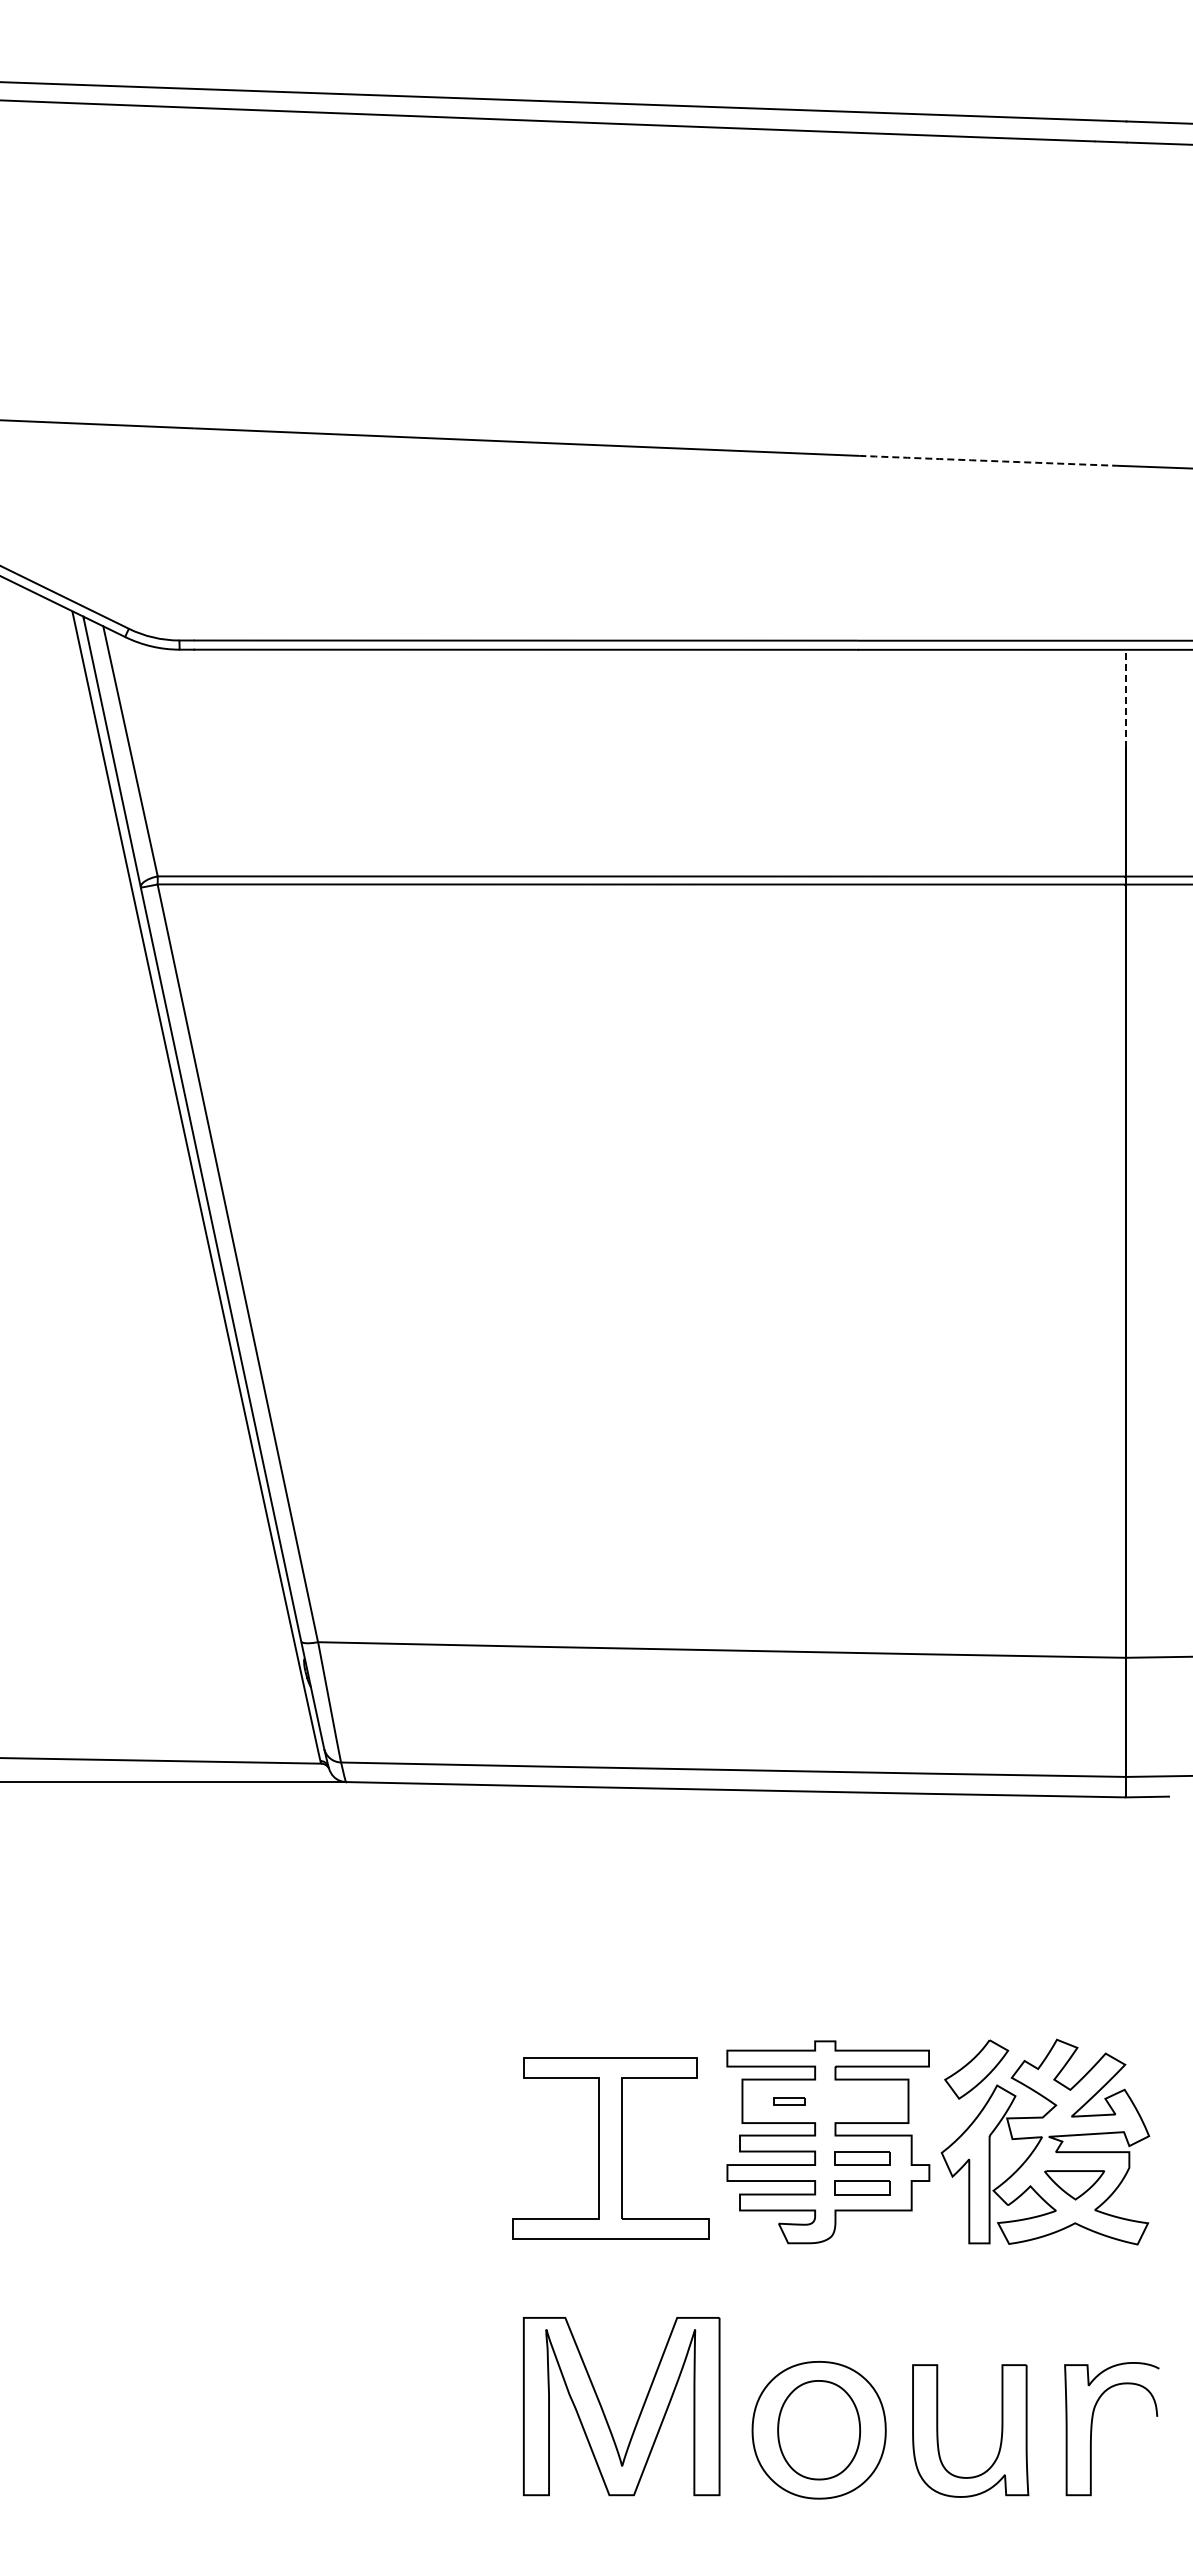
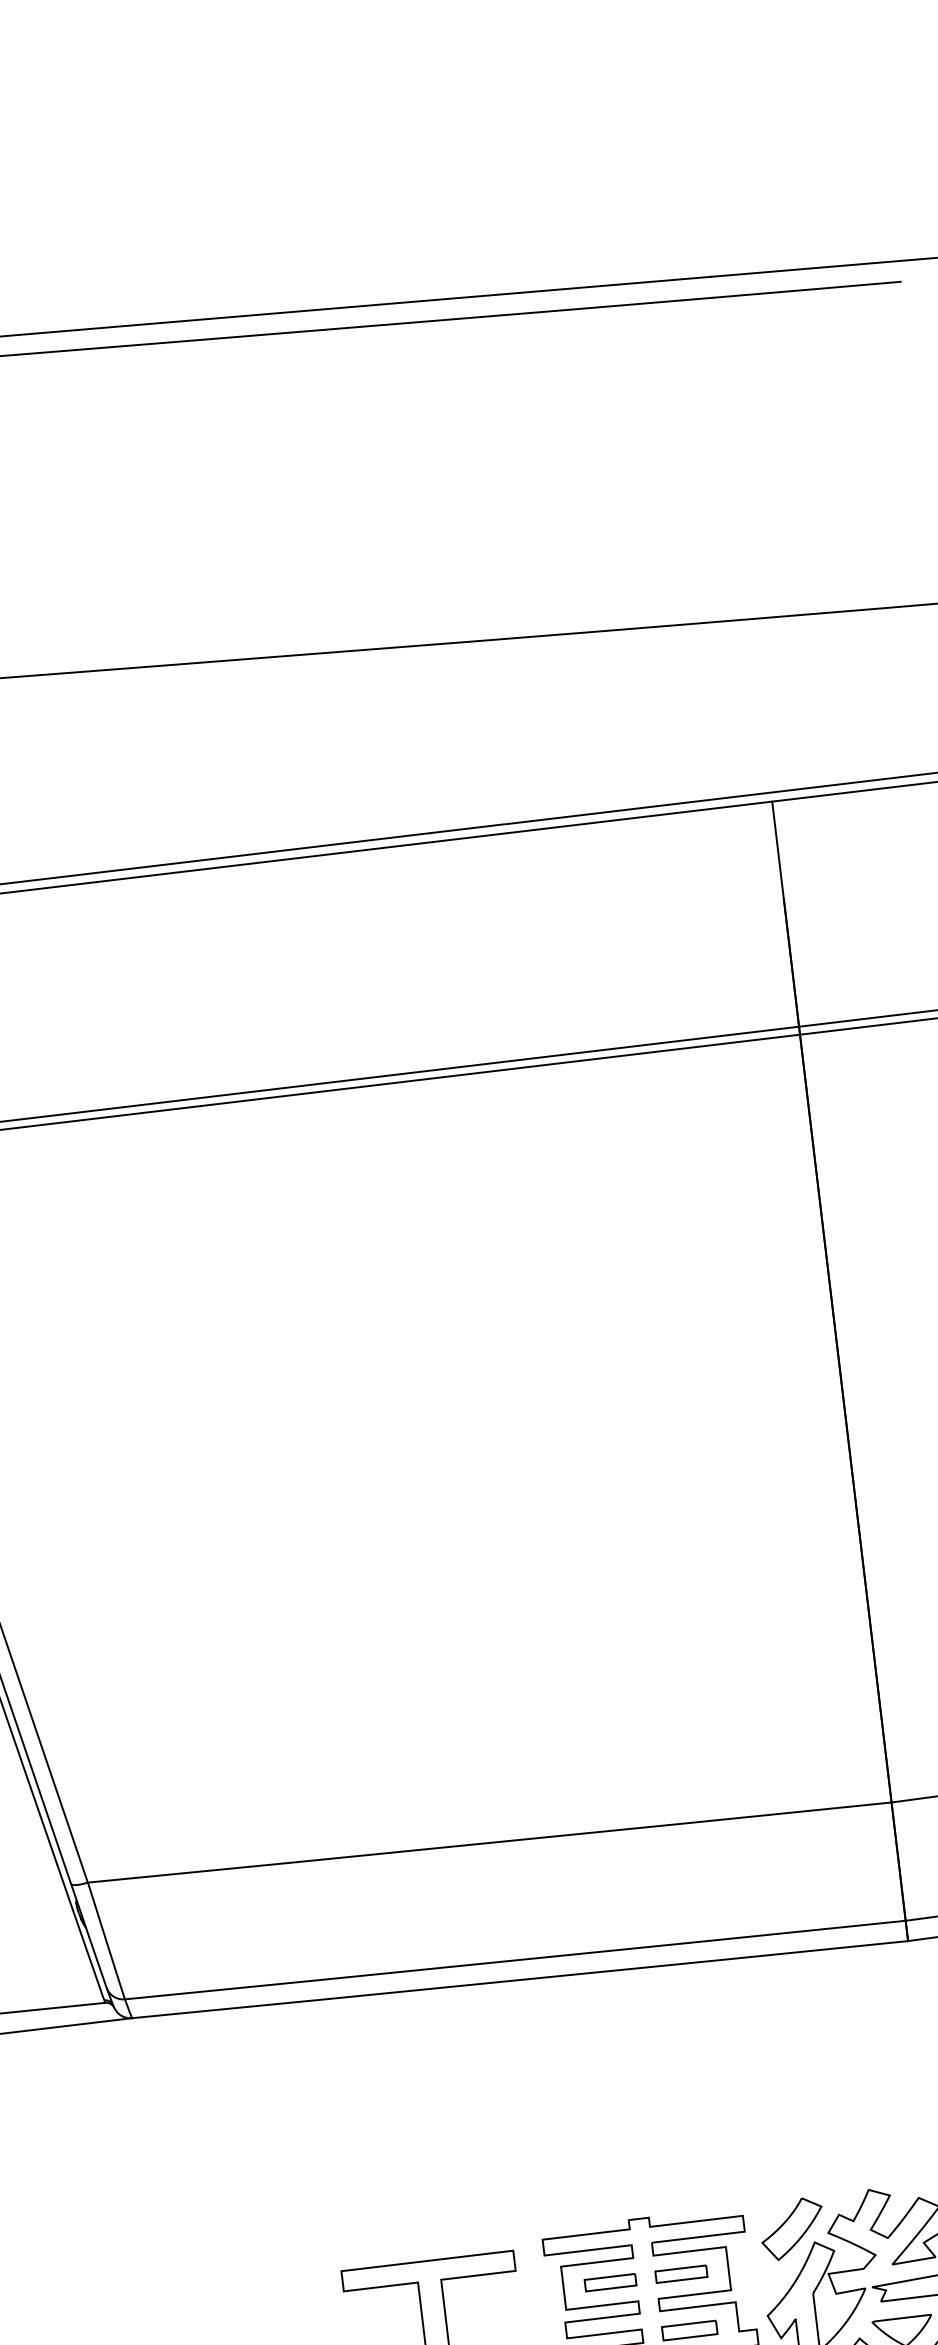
arc: (987, 460) -> (612, 629), dashed -> solid
line: (1125, 698) -> (777, 849), dashed -> solid
part: (789, 2101) -> (610, 2282), size x1.67
part: (860, 2101) -> (680, 2274), added

